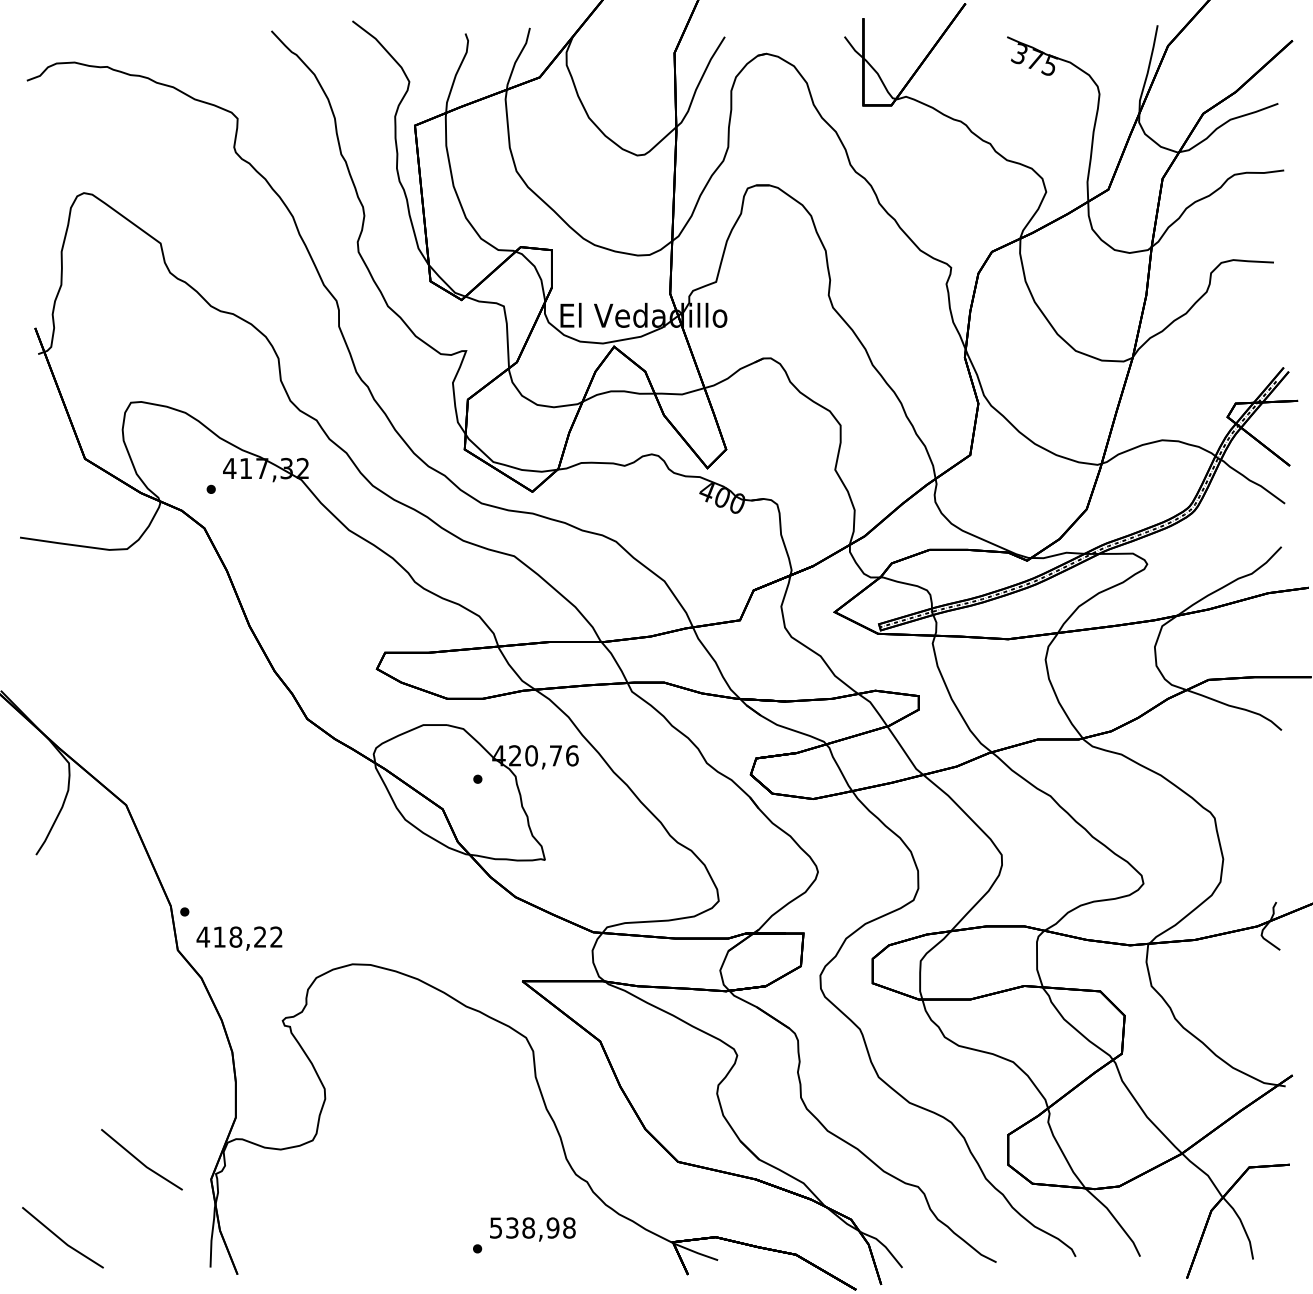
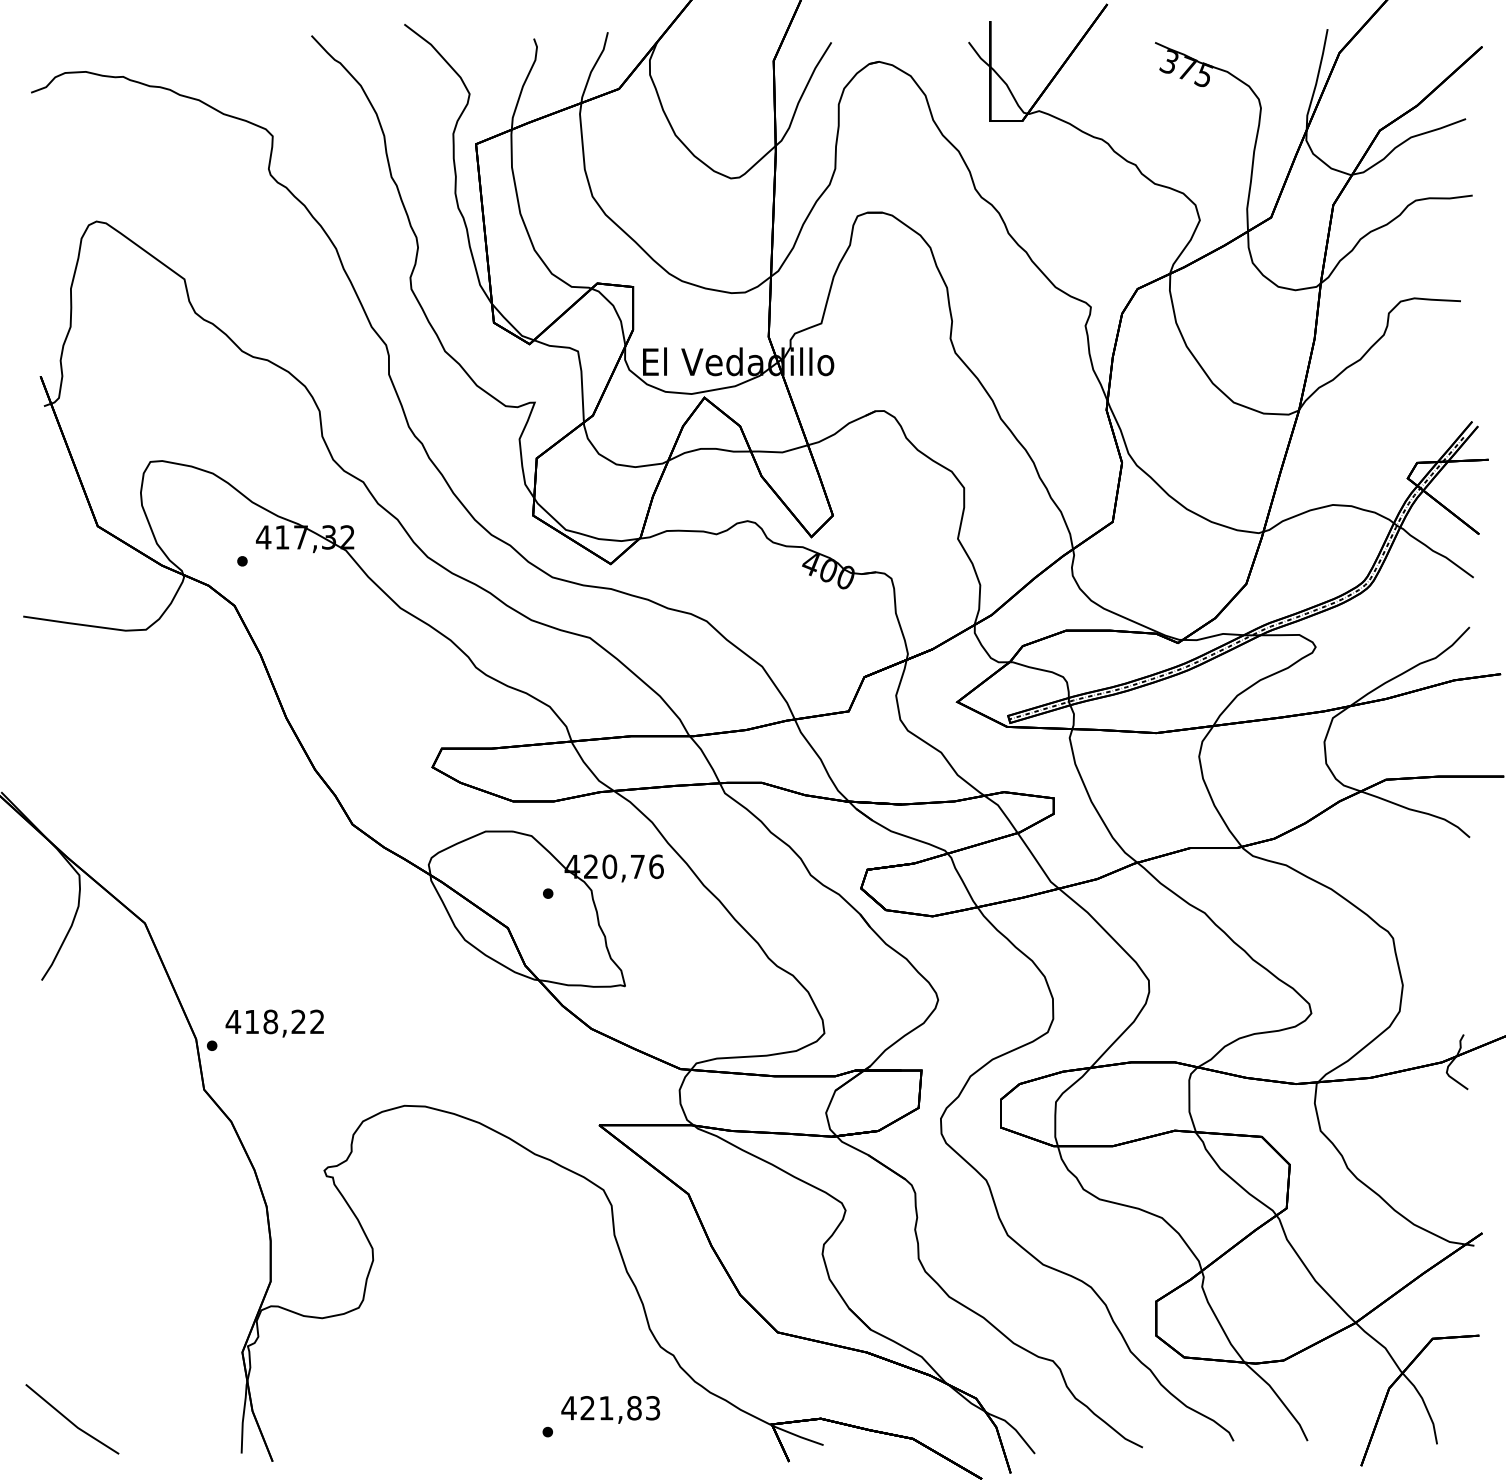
text: (239, 938) -> (274, 1023), moved
line: (140, 1160) -> (161, 1330), removed
text: (532, 1227) -> (610, 1407), 538,98 -> 421,83

